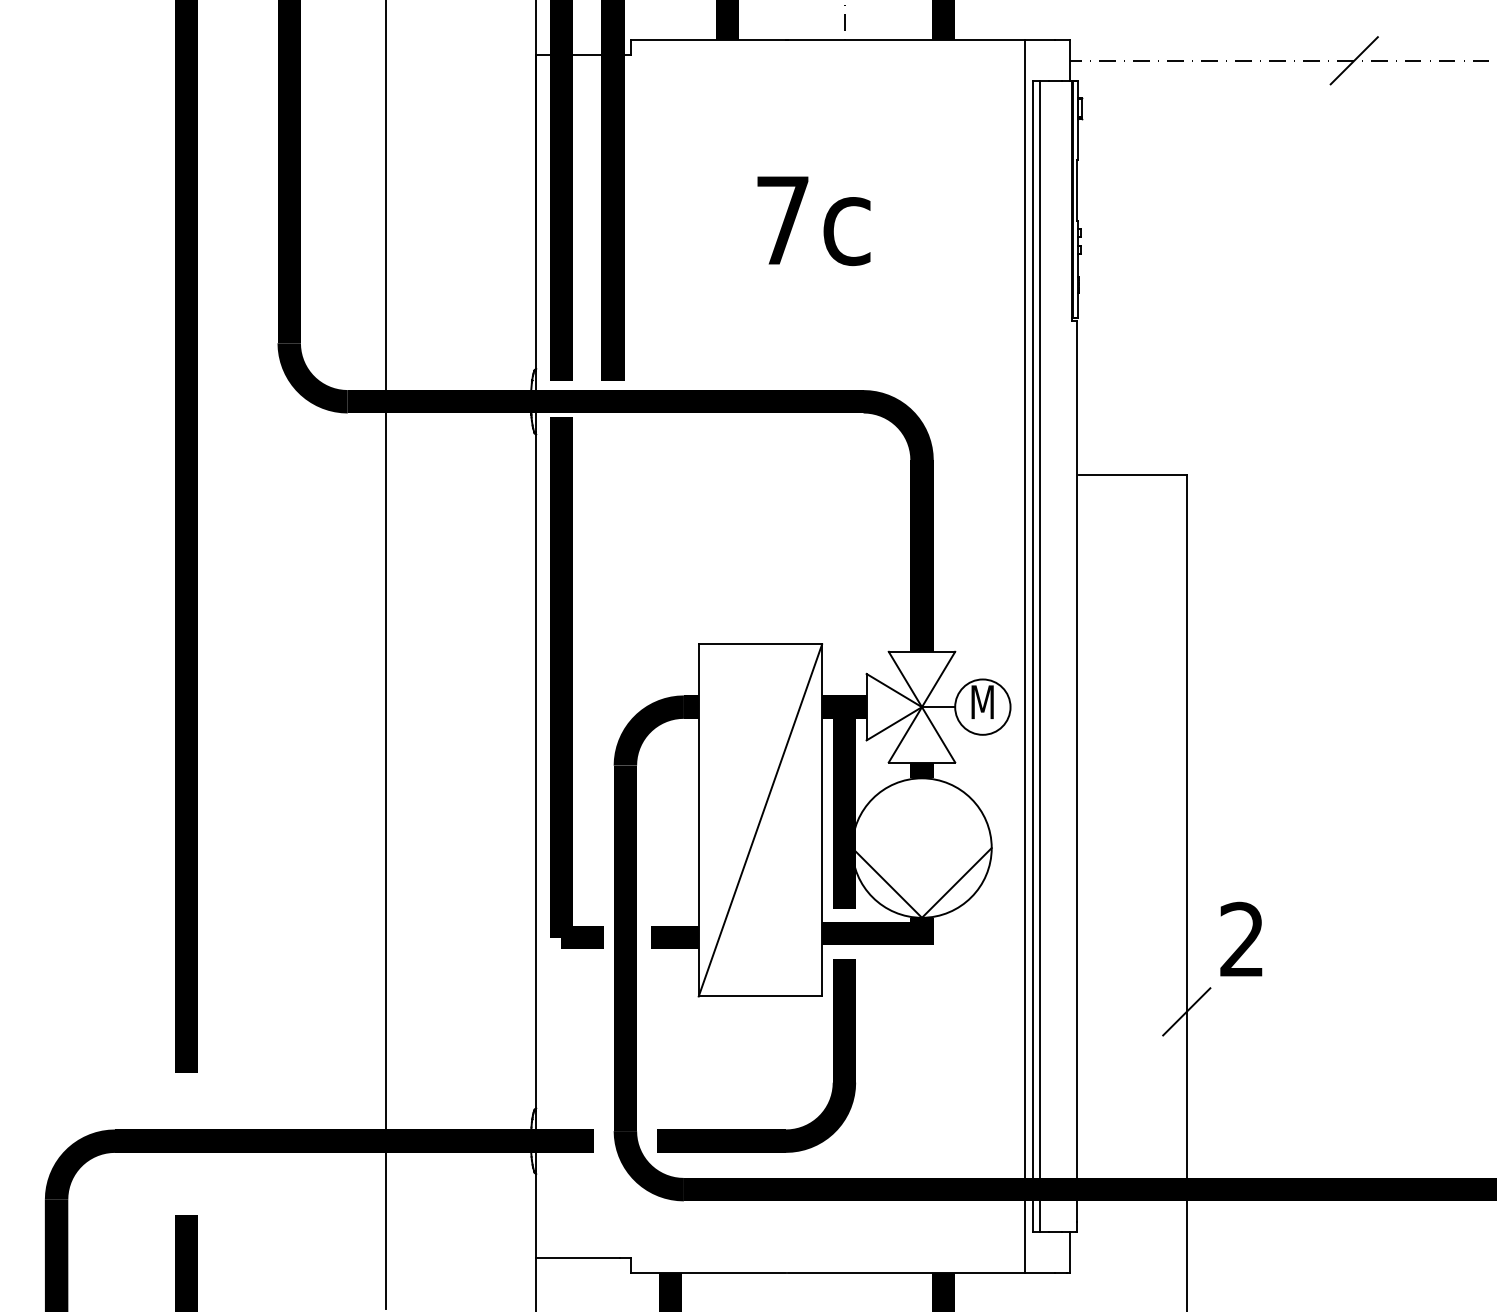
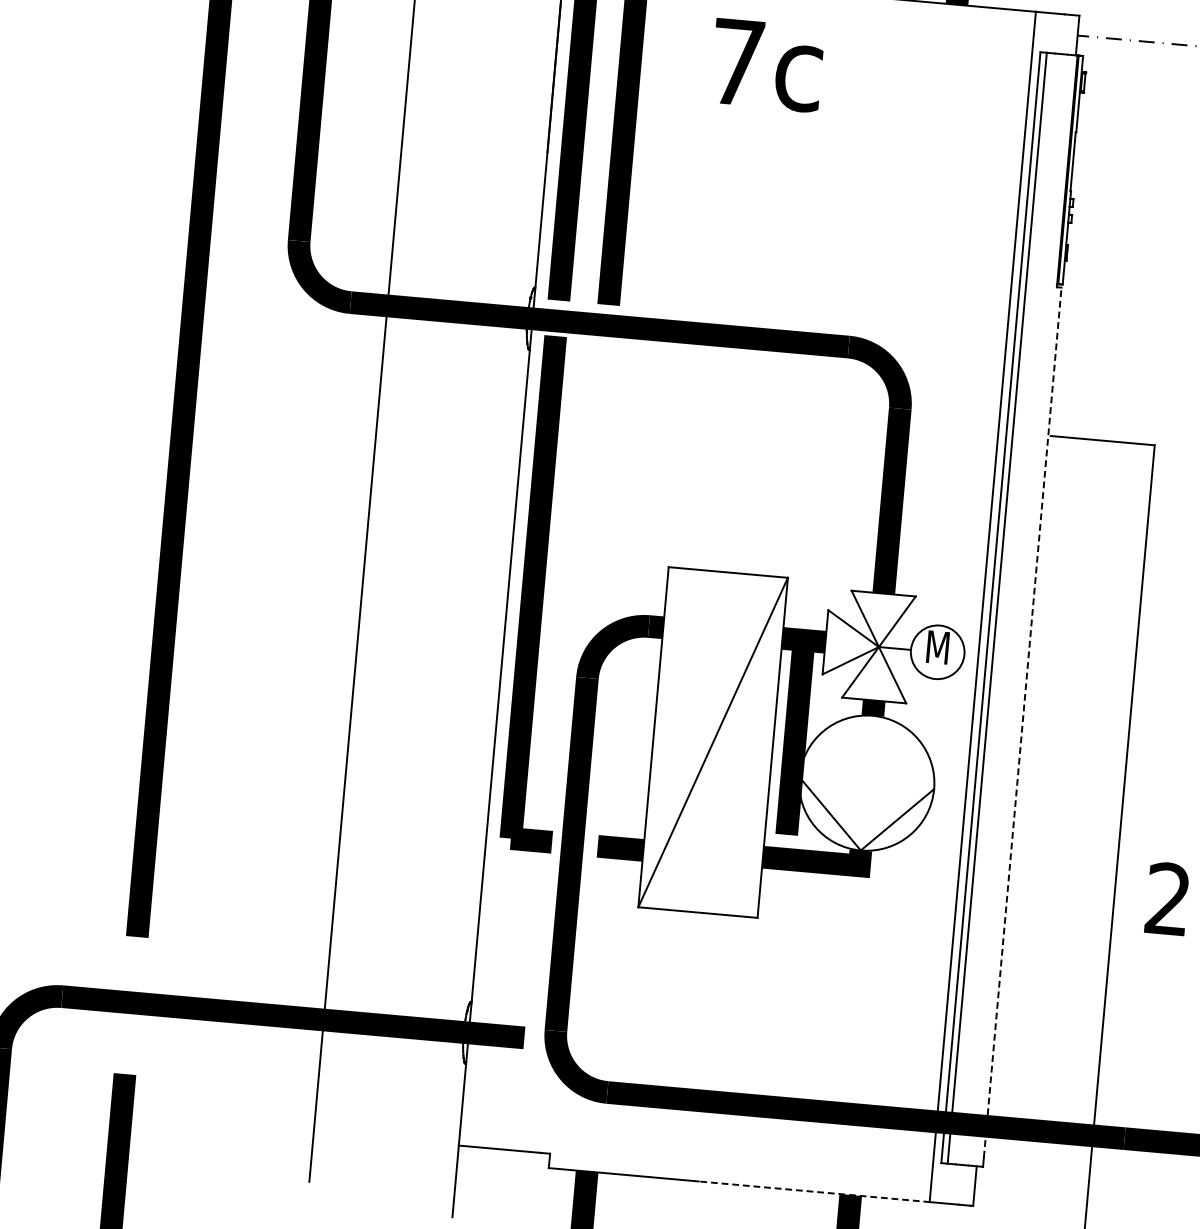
text: (813, 221) -> (766, 65), moved
line: (1076, 771) -> (1022, 722), solid -> dashed
line: (1186, 1011) -> (1108, 963), removed
curve: (756, 1129) -> (682, 1040), removed
line: (906, 1272) -> (815, 1191), solid -> dashed

